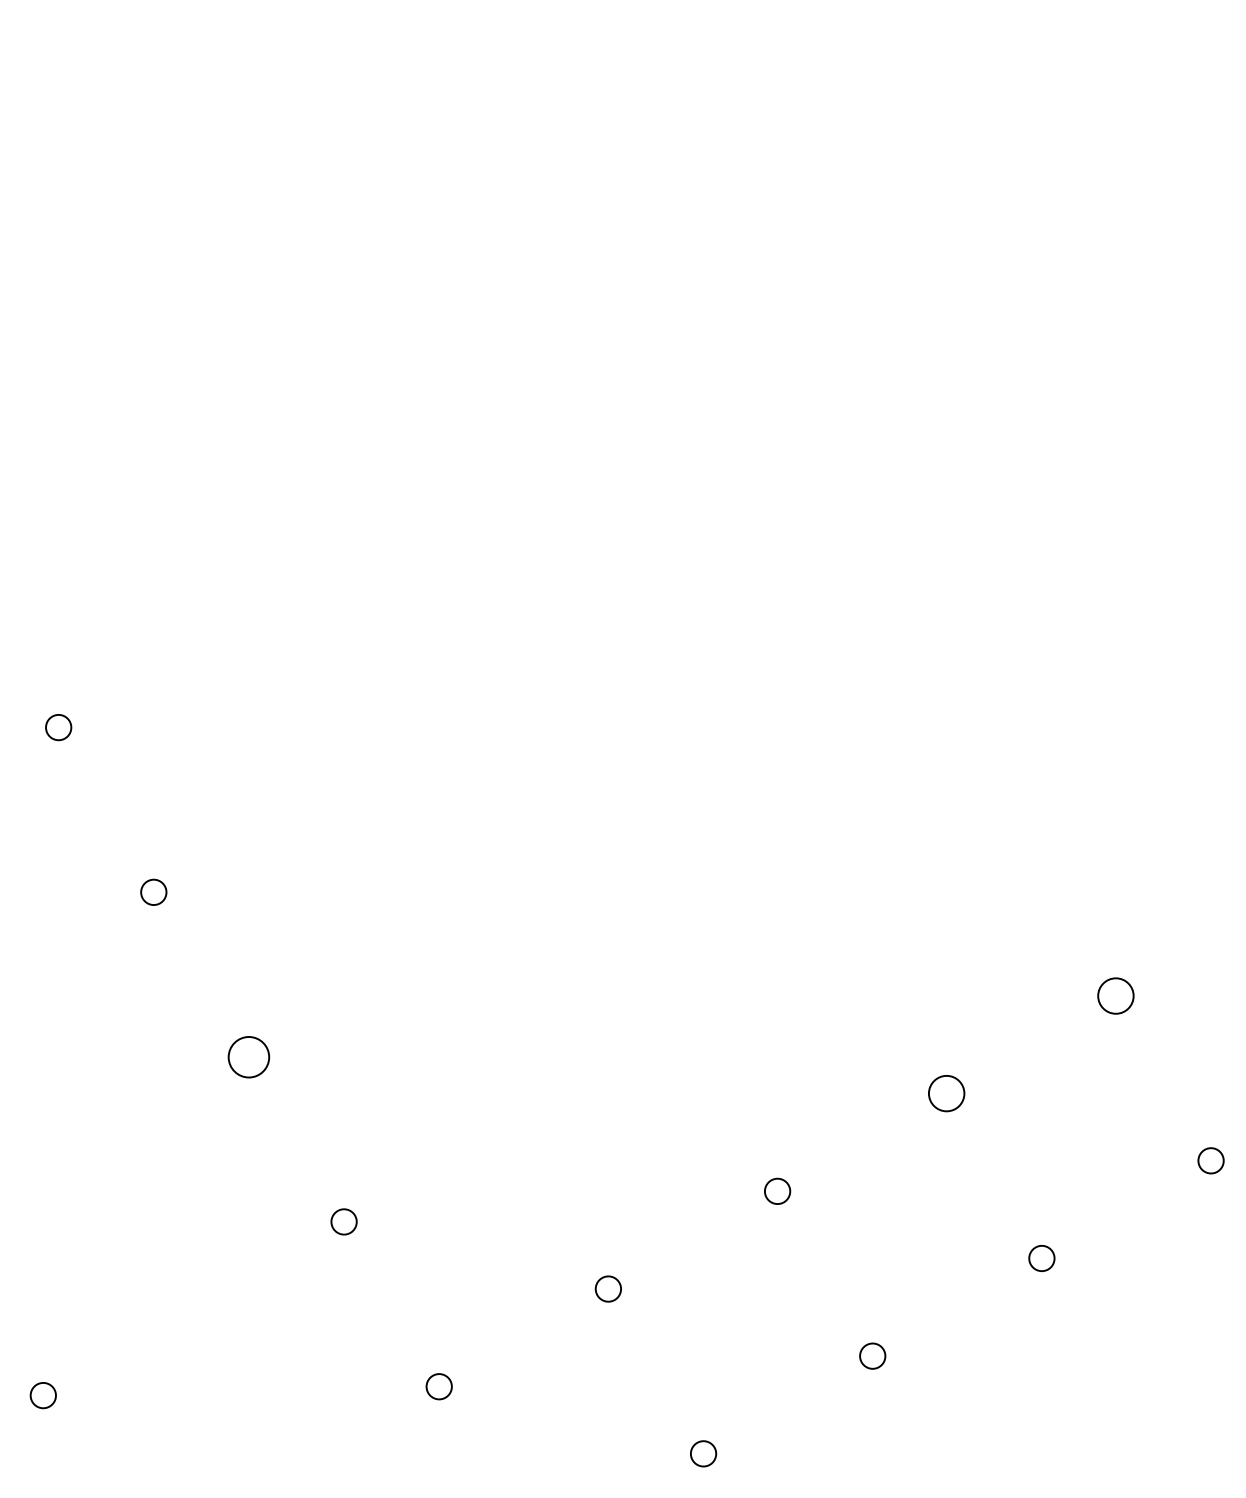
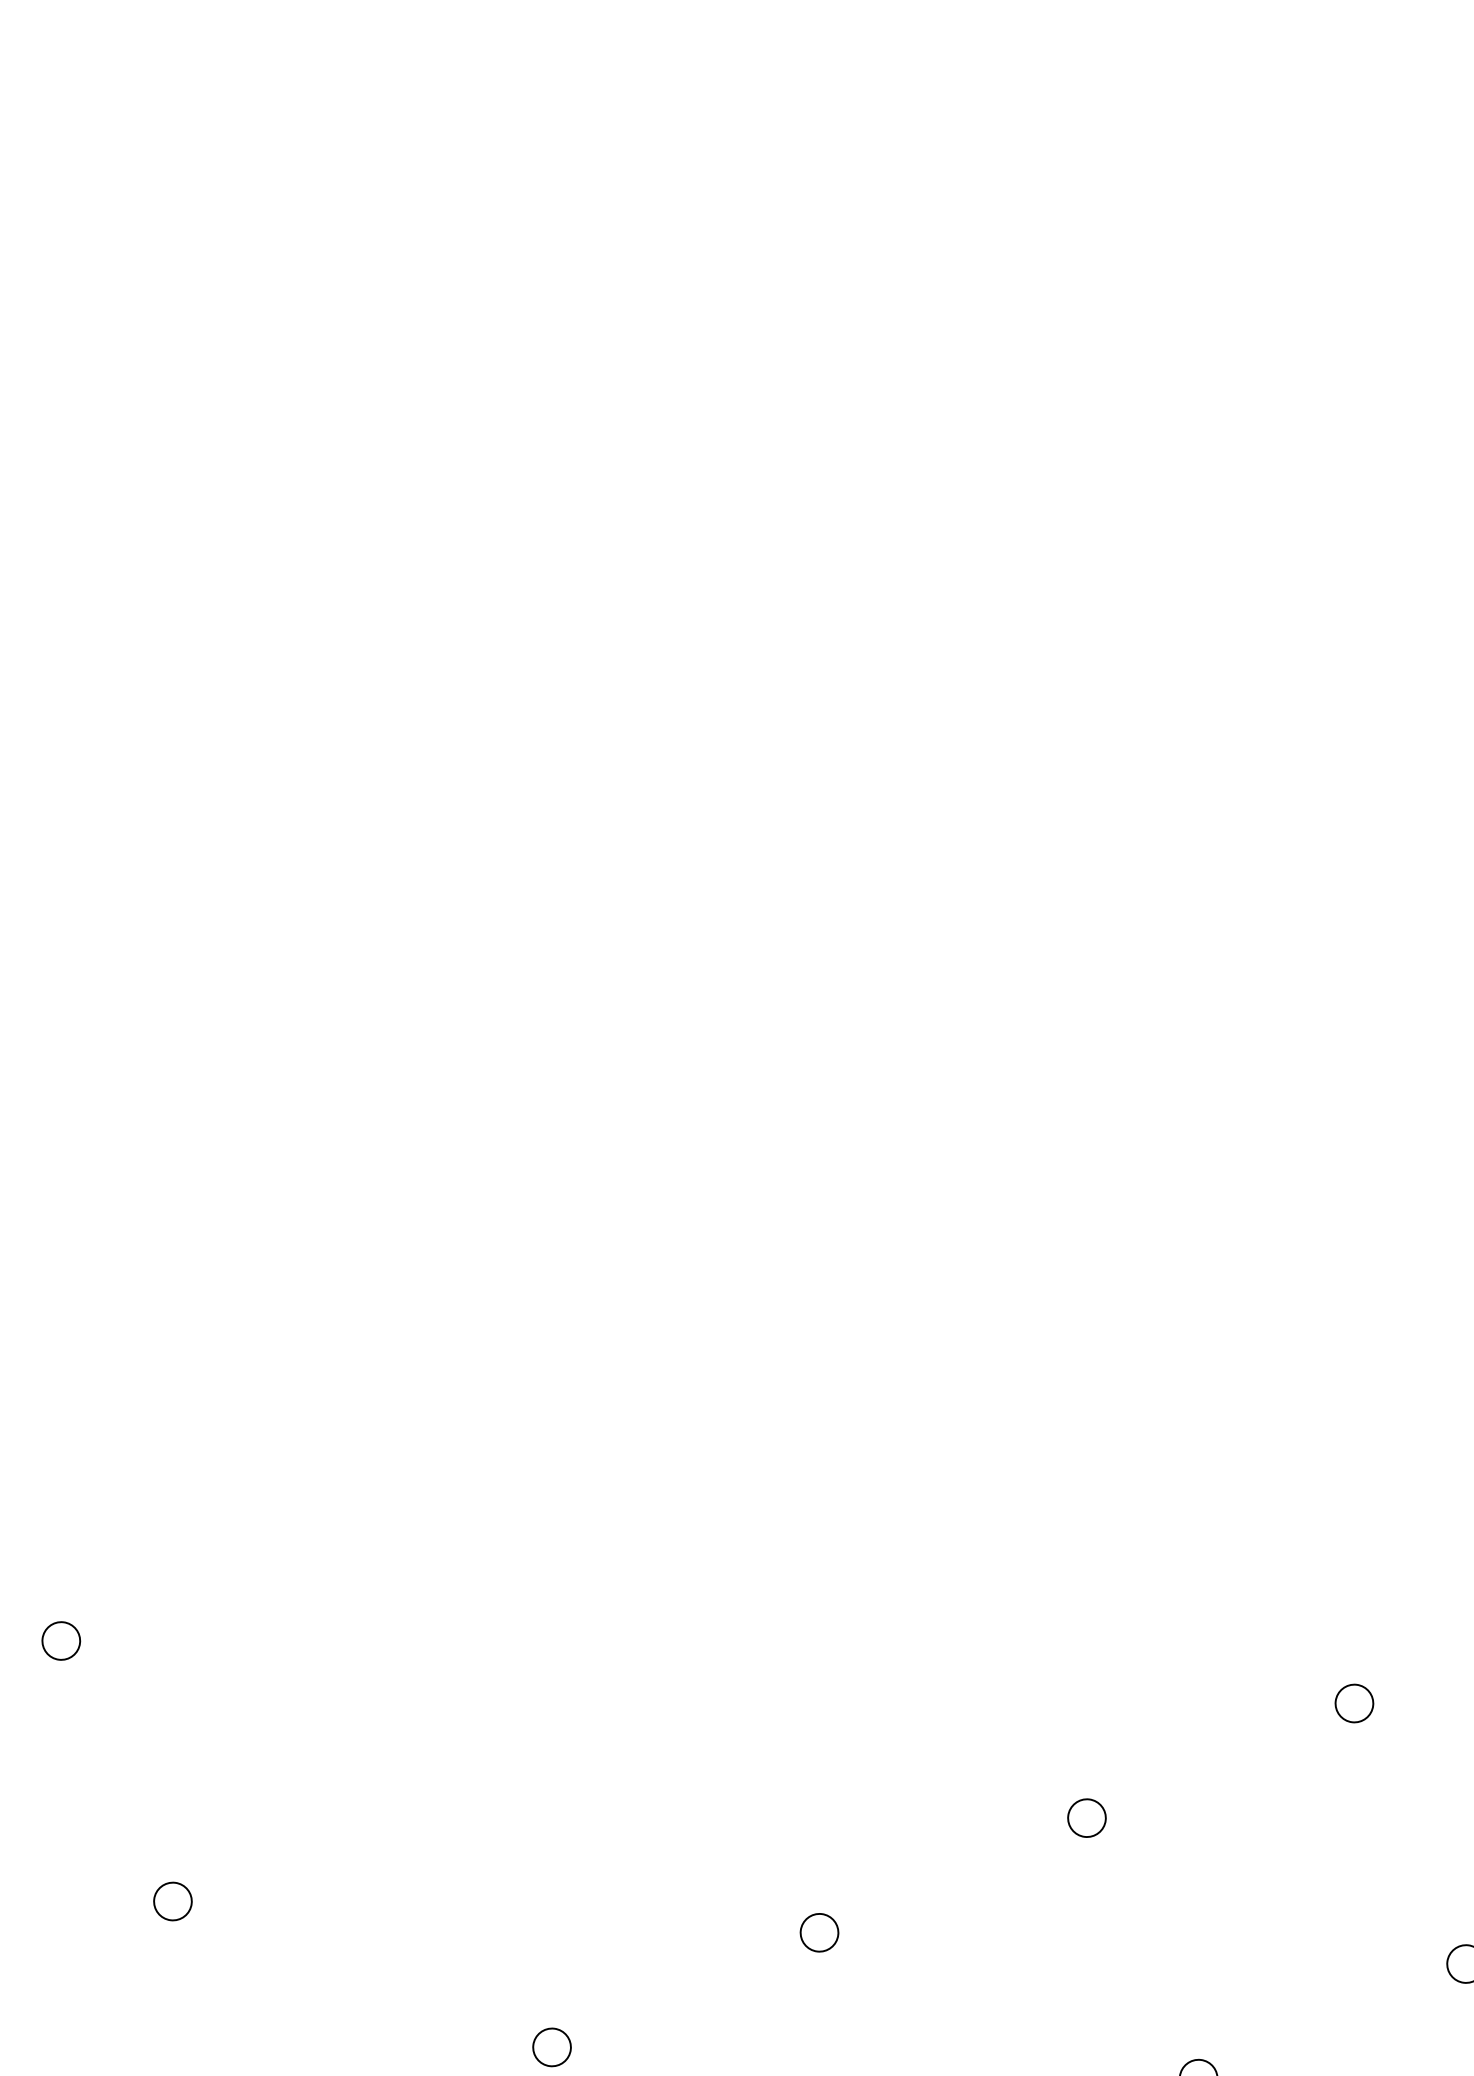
circle: (1115, 995) -> (1353, 1702), size x0.71
circle: (248, 1056) -> (60, 1639), size x0.62
circle: (946, 1093) -> (1086, 1817), size x0.71

